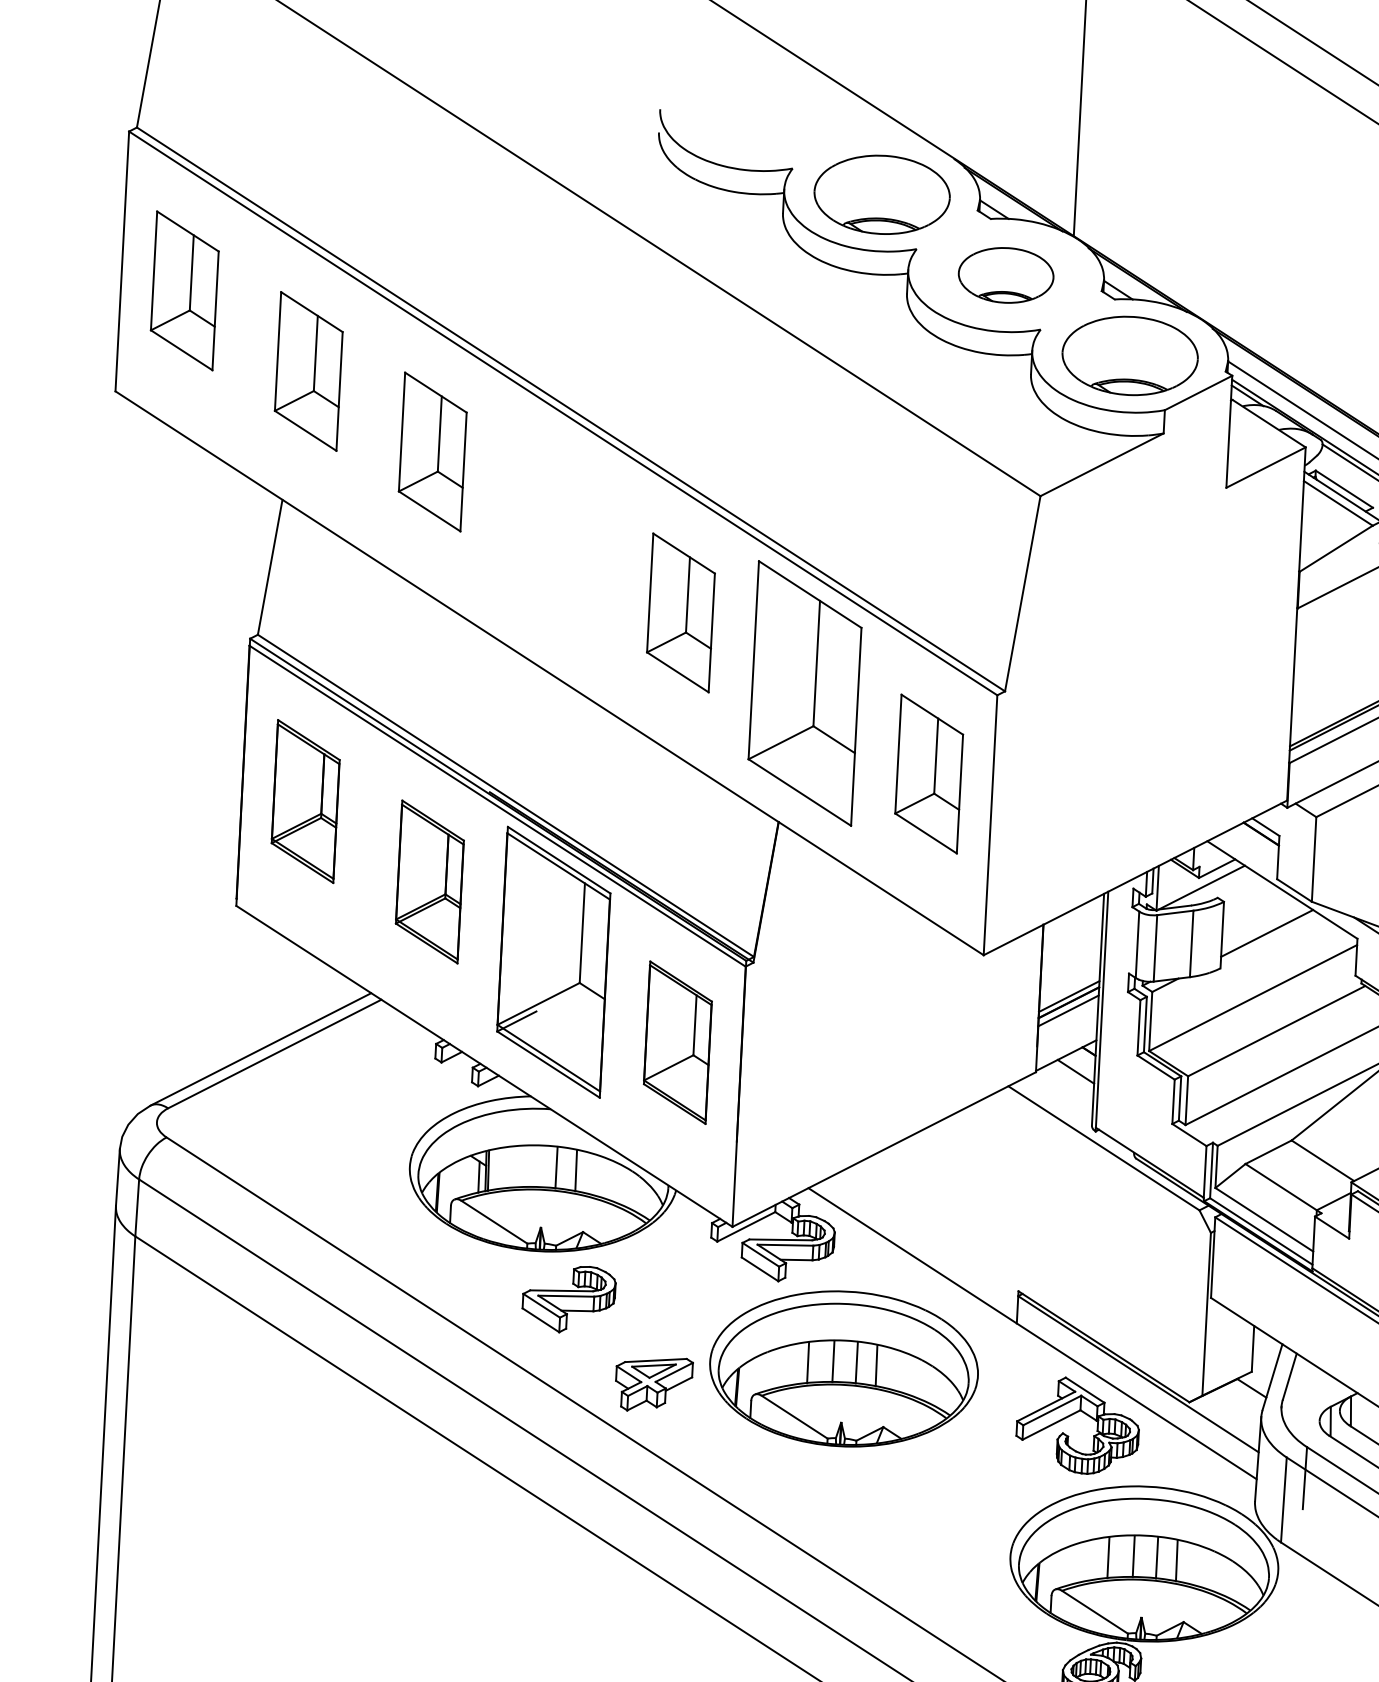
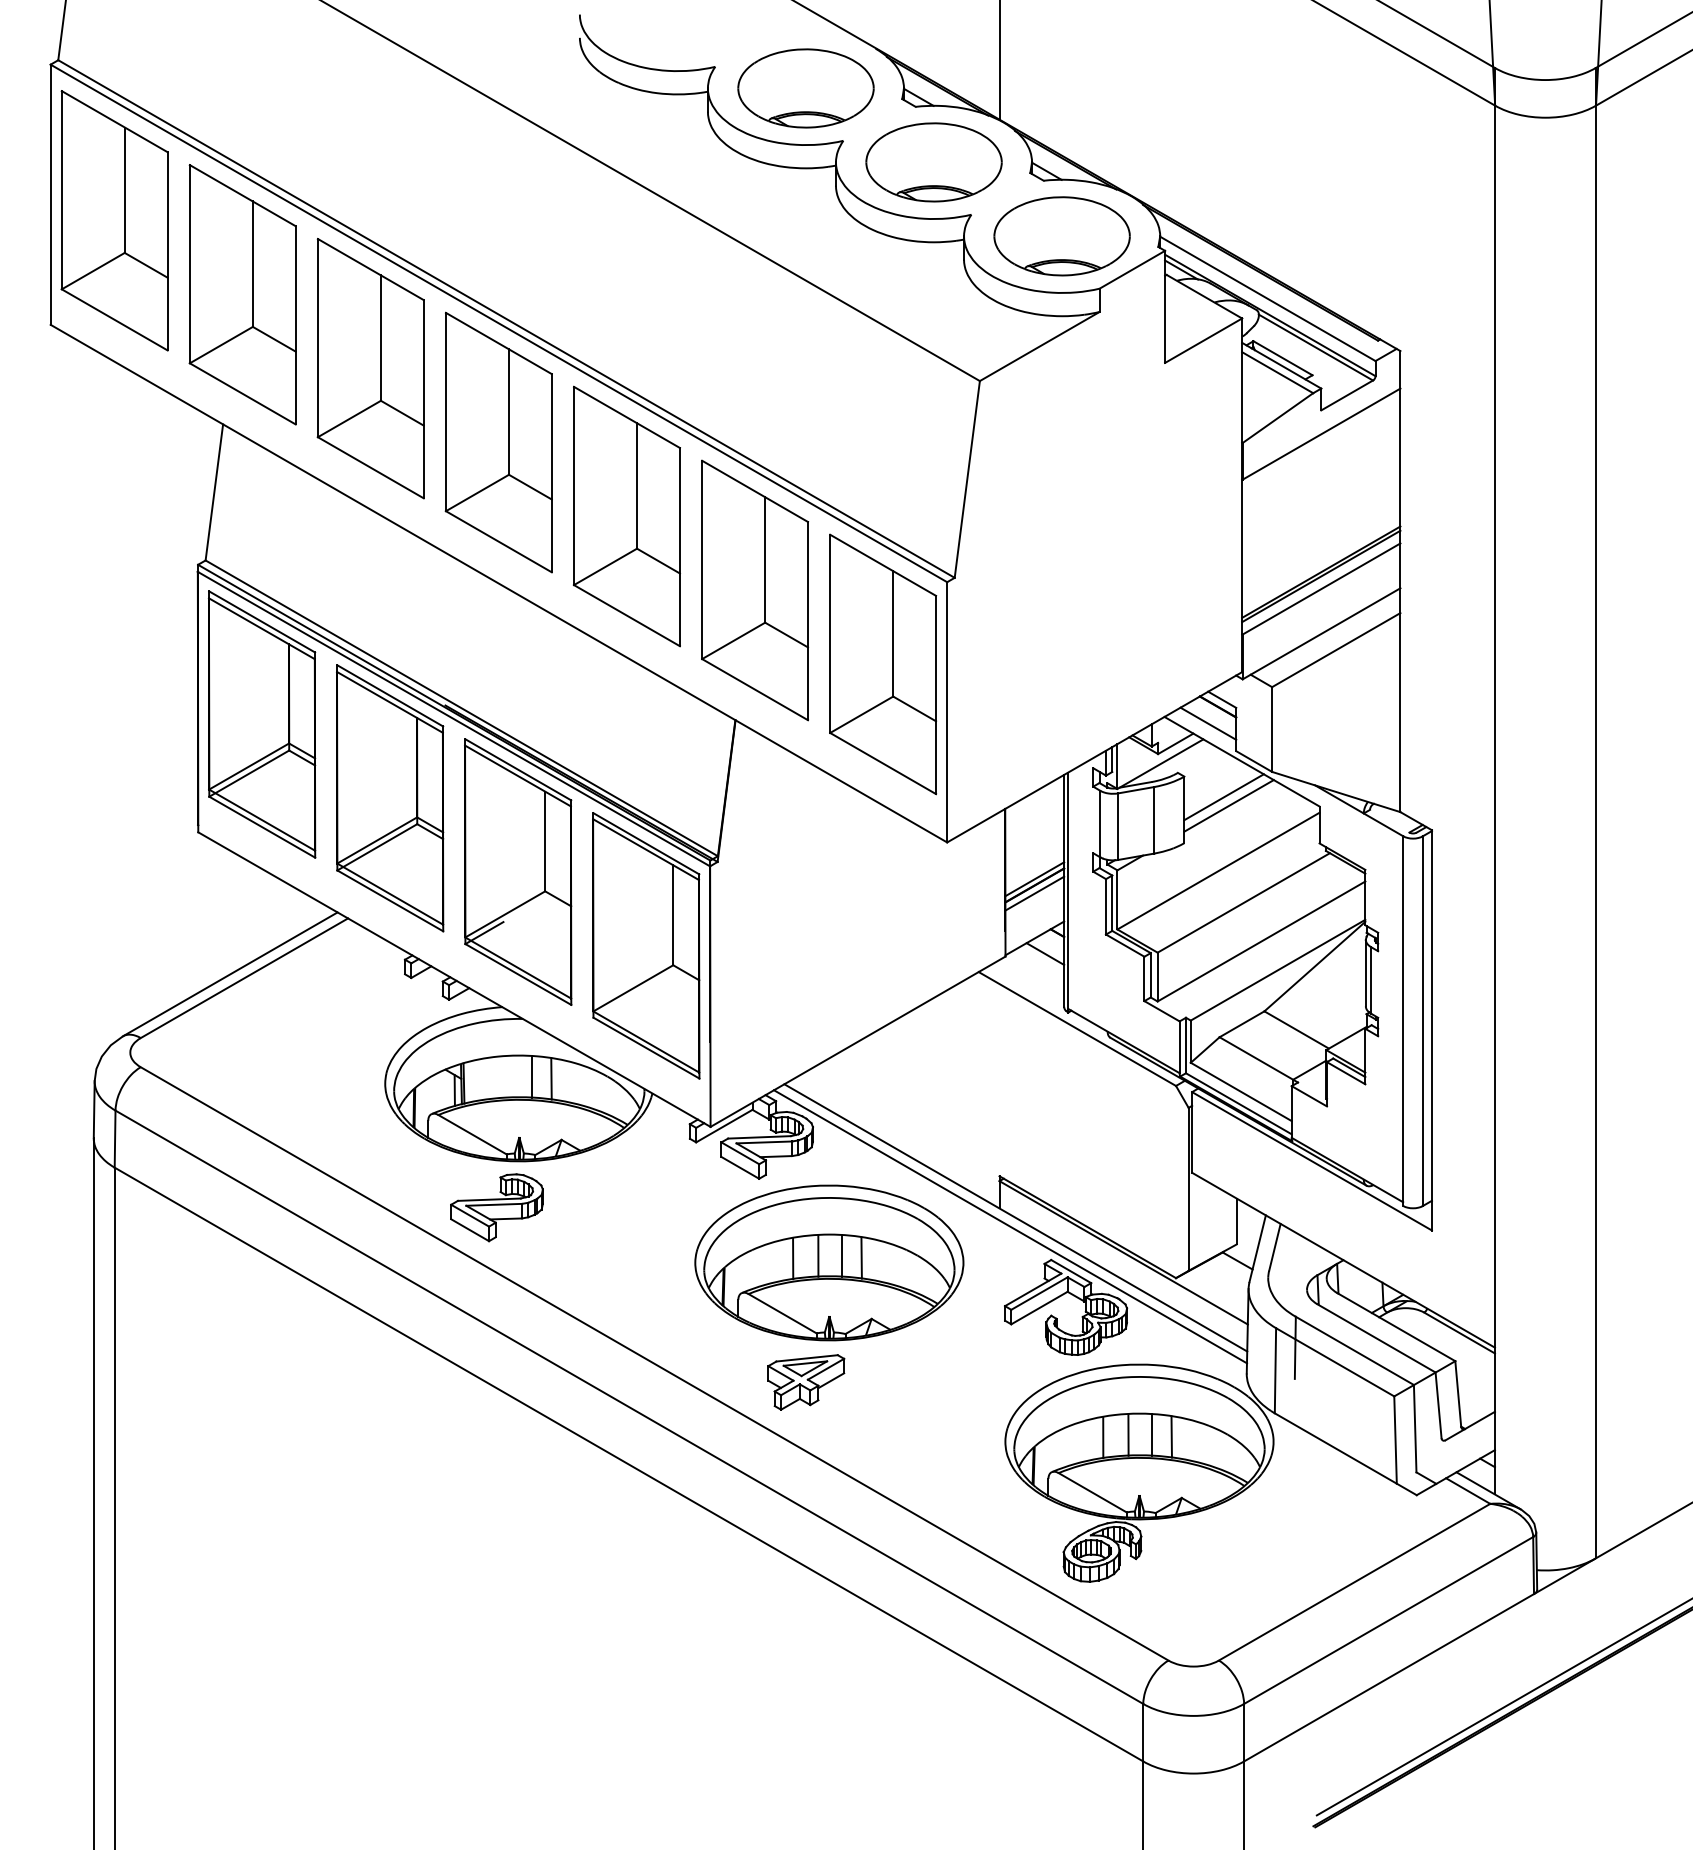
part: (1005, 275) -> (933, 162), size x1.43
part: (184, 290) -> (114, 220), size x1.67
part: (308, 371) -> (242, 294), size x1.67
part: (432, 451) -> (370, 368), size x1.67
part: (556, 532) -> (498, 442), added
part: (680, 612) -> (626, 516), size x1.67
part: (929, 774) -> (883, 664), size x1.67
part: (305, 801) -> (261, 724), size x1.67
line: (1250, 850) -> (1208, 723), added
part: (430, 882) -> (390, 798), size x1.67
line: (1261, 924) -> (1223, 797), added
part: (678, 1042) -> (646, 945), size x1.67
part: (568, 1298) -> (496, 1207), moved
line: (1026, 1342) -> (1010, 1226), added
part: (654, 1384) -> (806, 1382), moved

